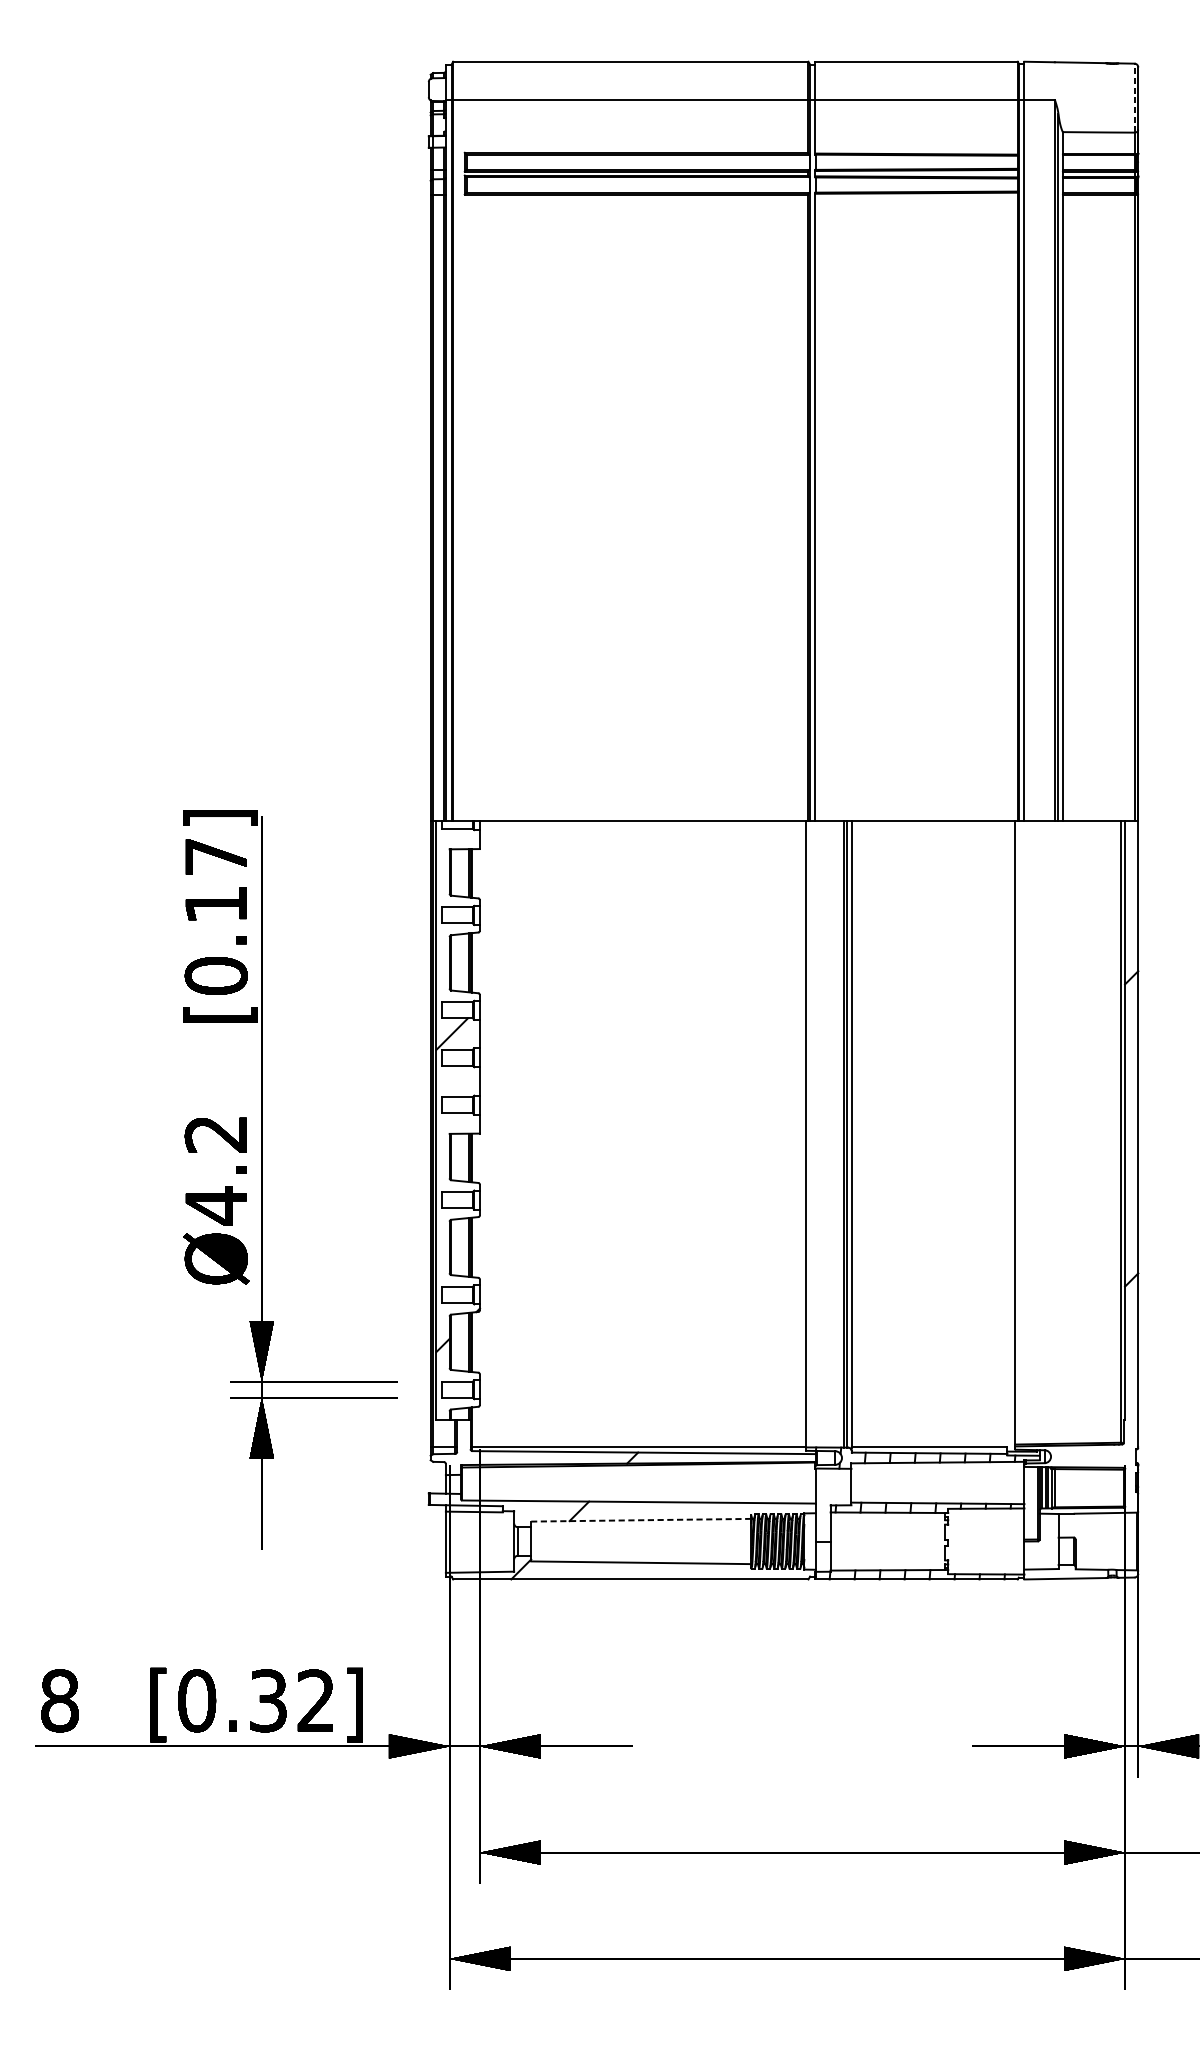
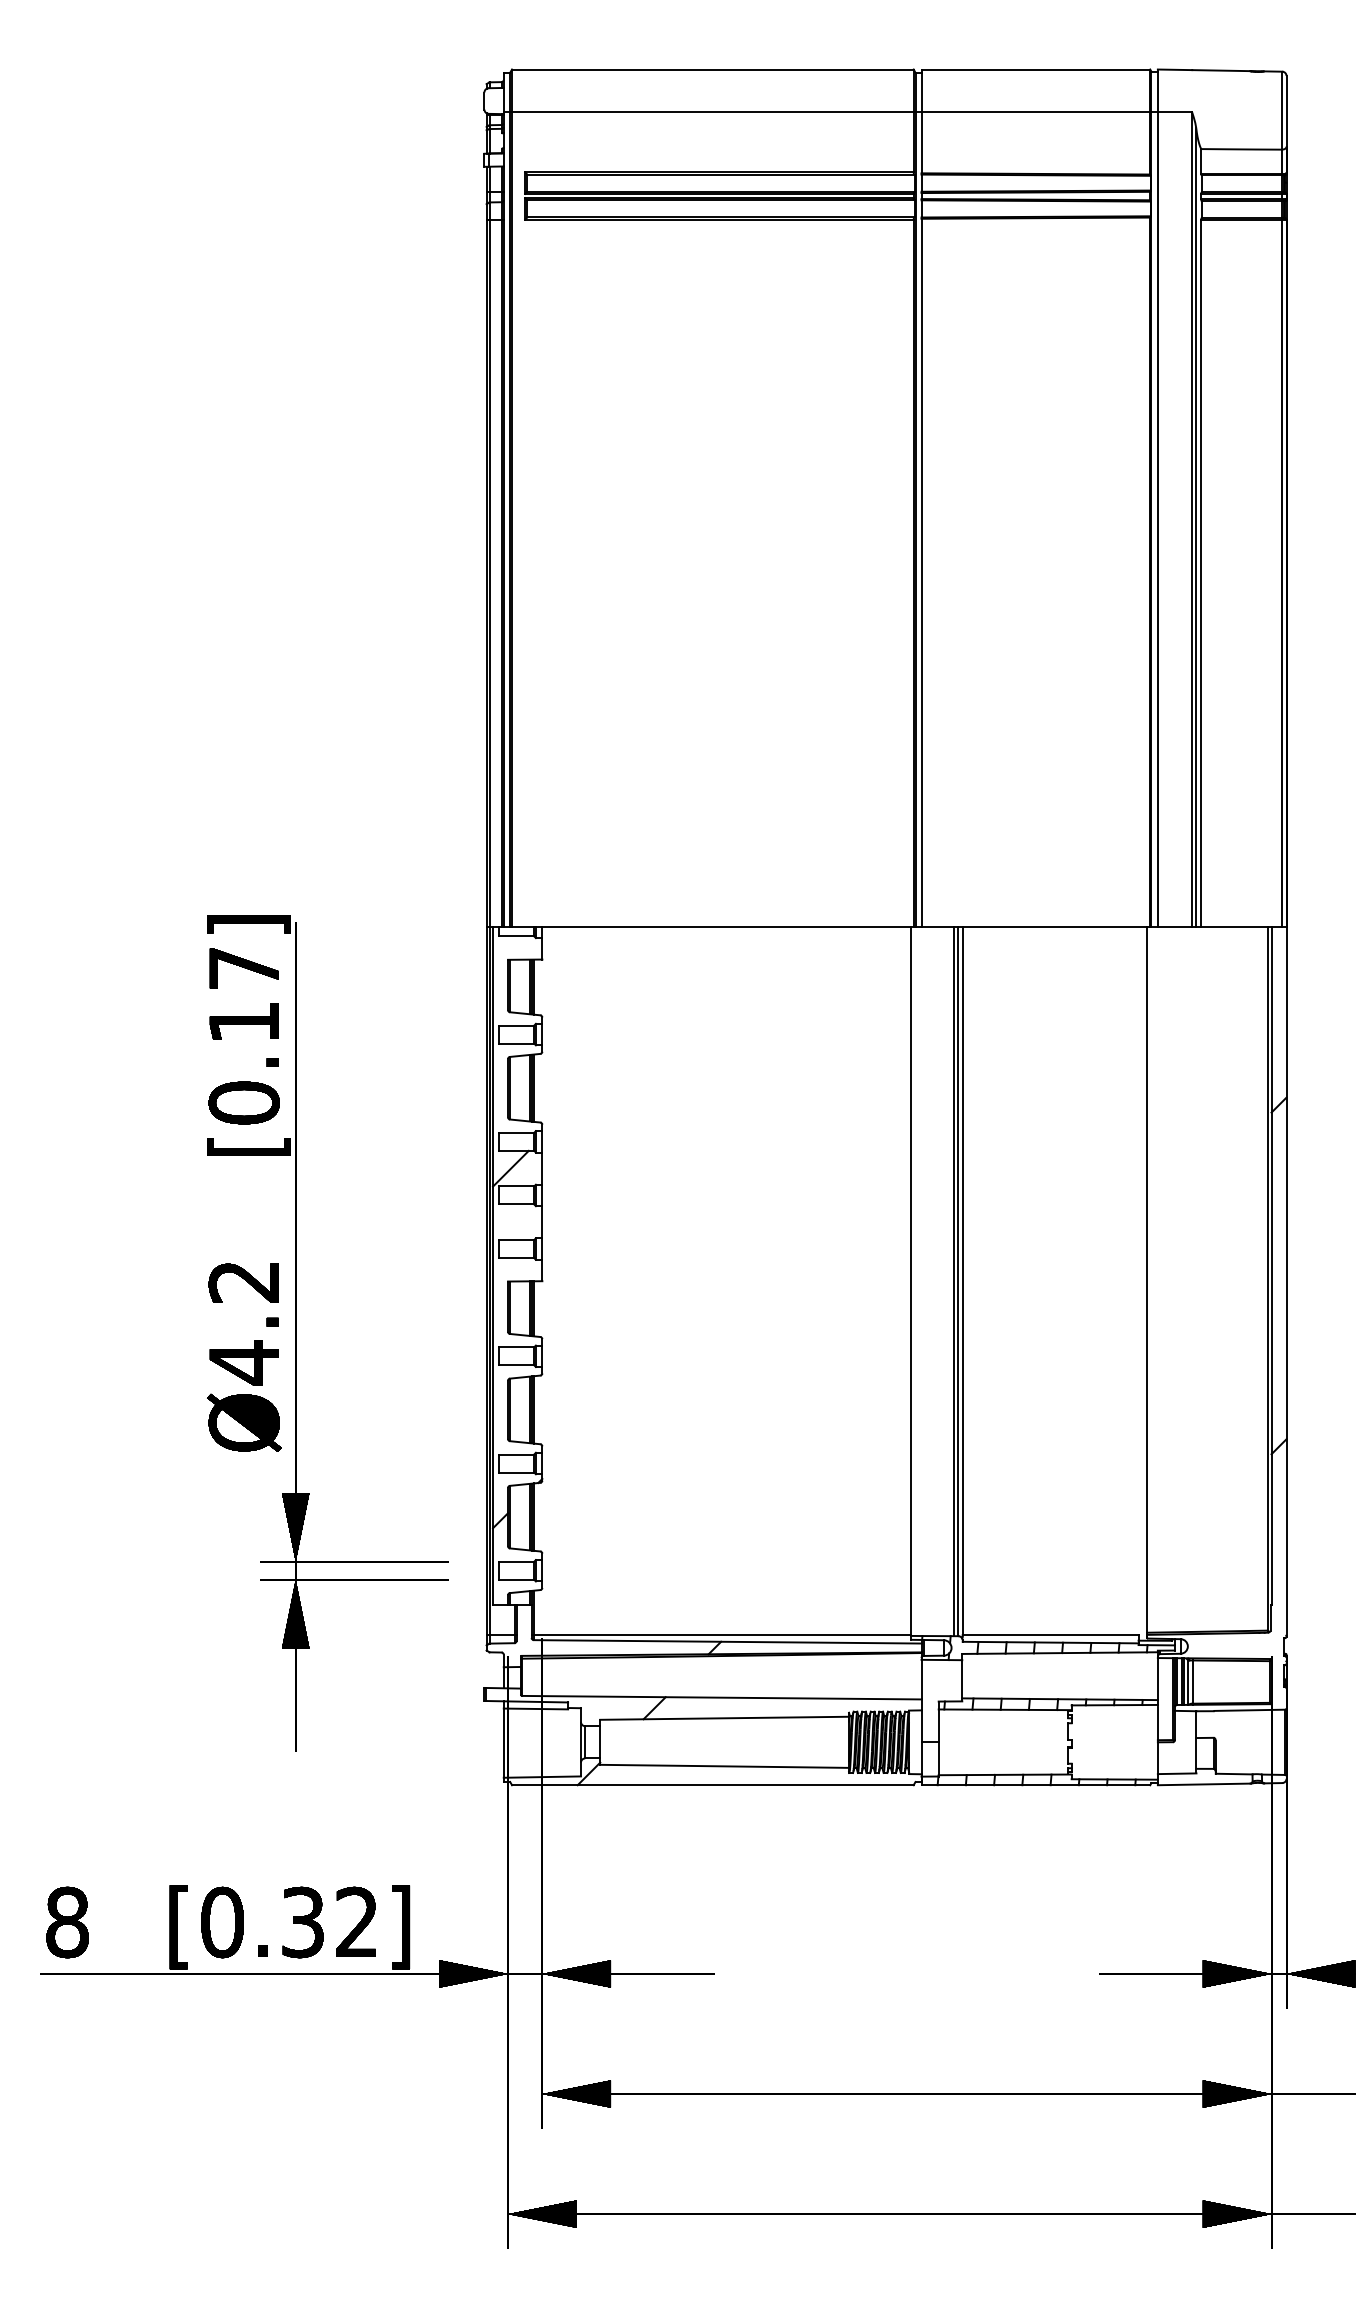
line: (1134, 97) -> (1282, 110), dashed -> solid
line: (641, 1520) -> (724, 1718), dashed -> solid

